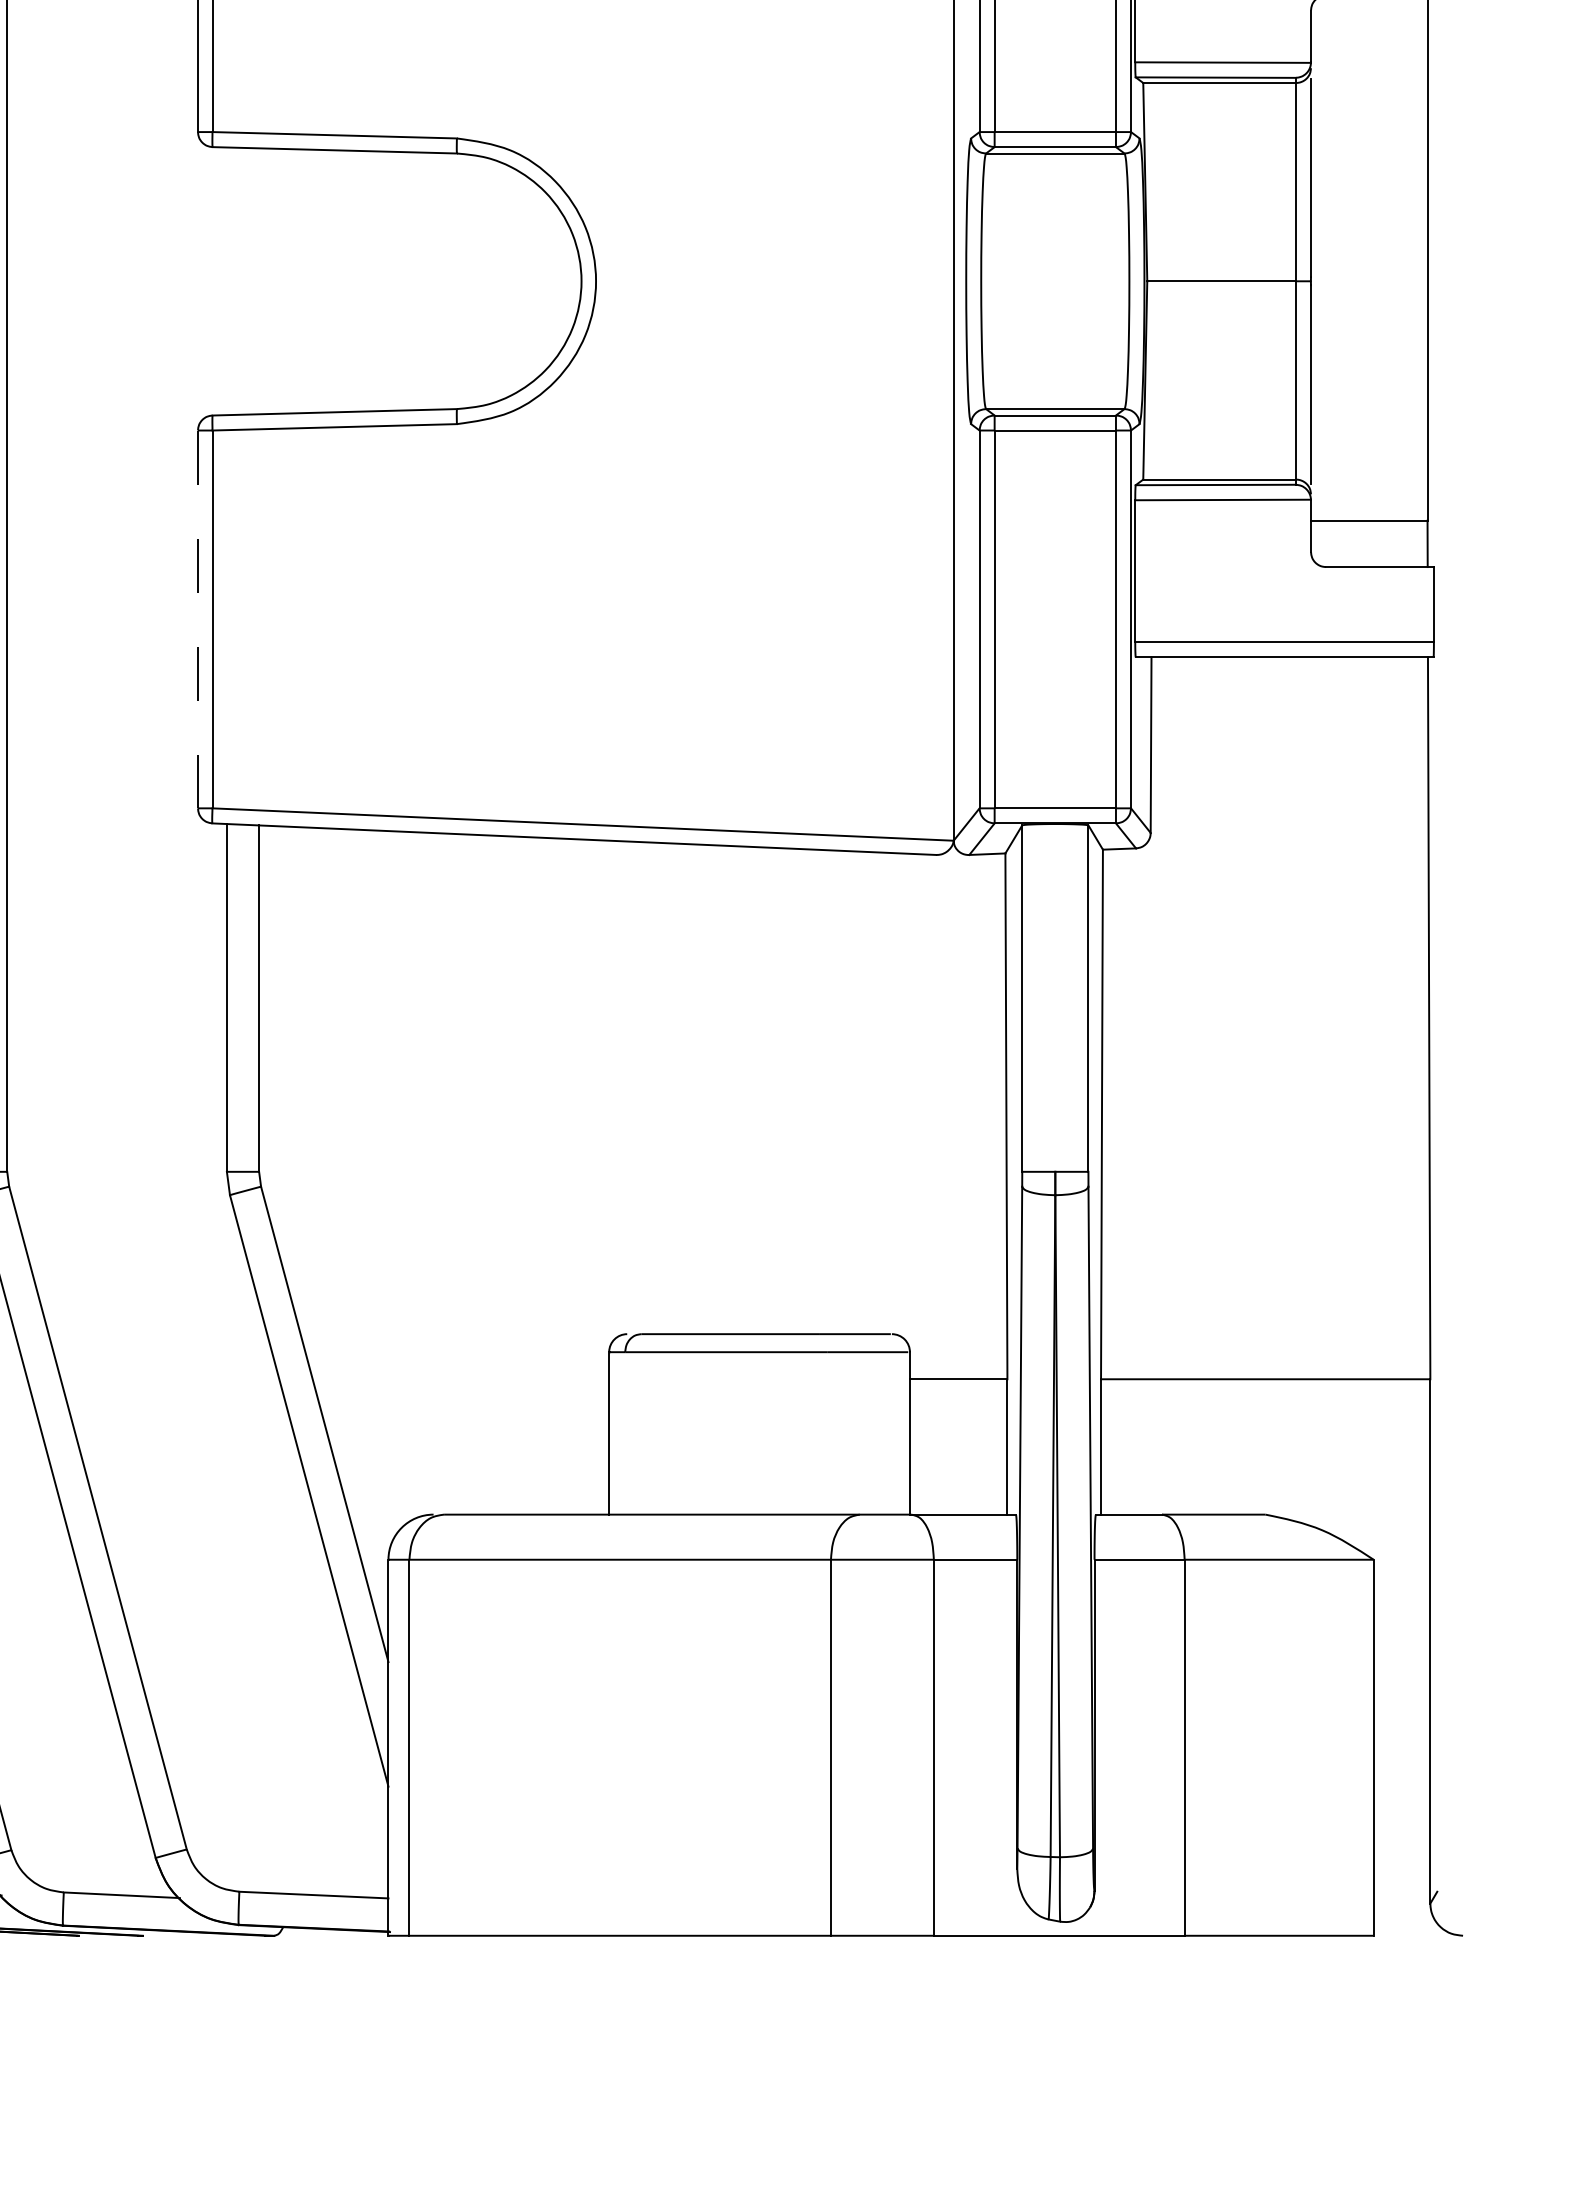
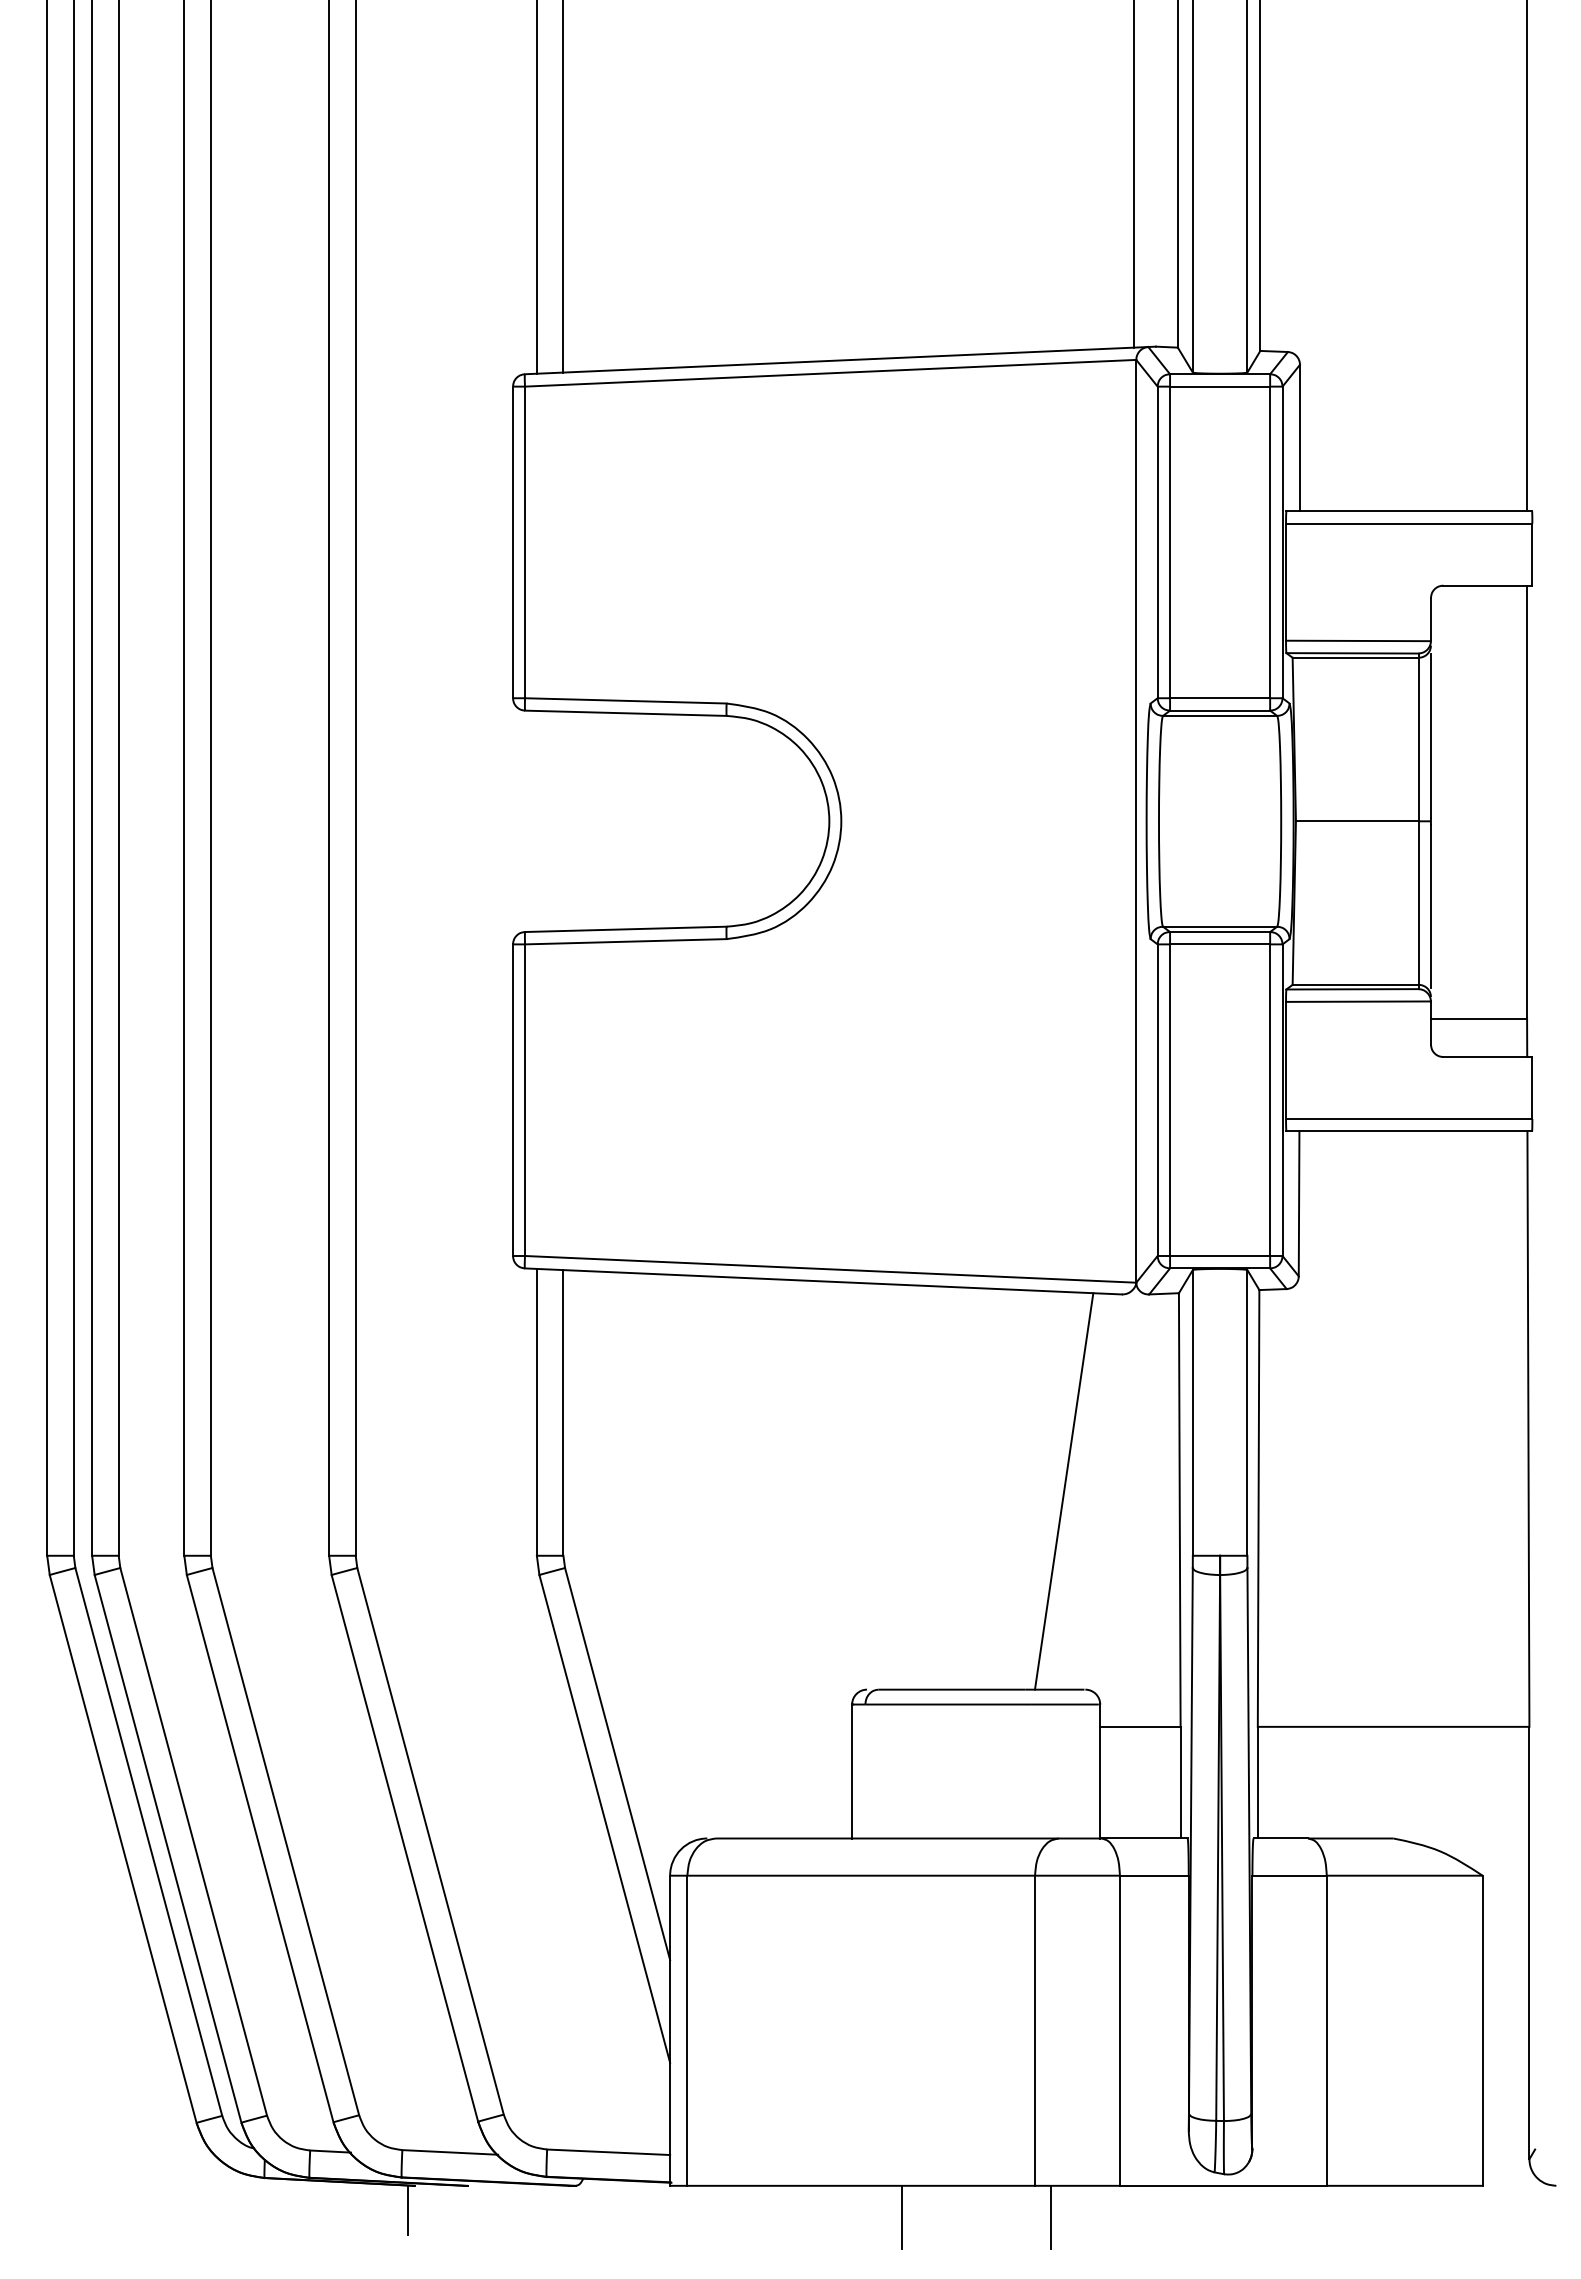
line: (198, 619) -> (513, 1100), dashed -> solid
line: (865, 1093) -> (1063, 1491), added
line: (70, 1965) -> (407, 2210), added
line: (669, 1974) -> (901, 2217), added
line: (849, 1974) -> (1050, 2217), added

